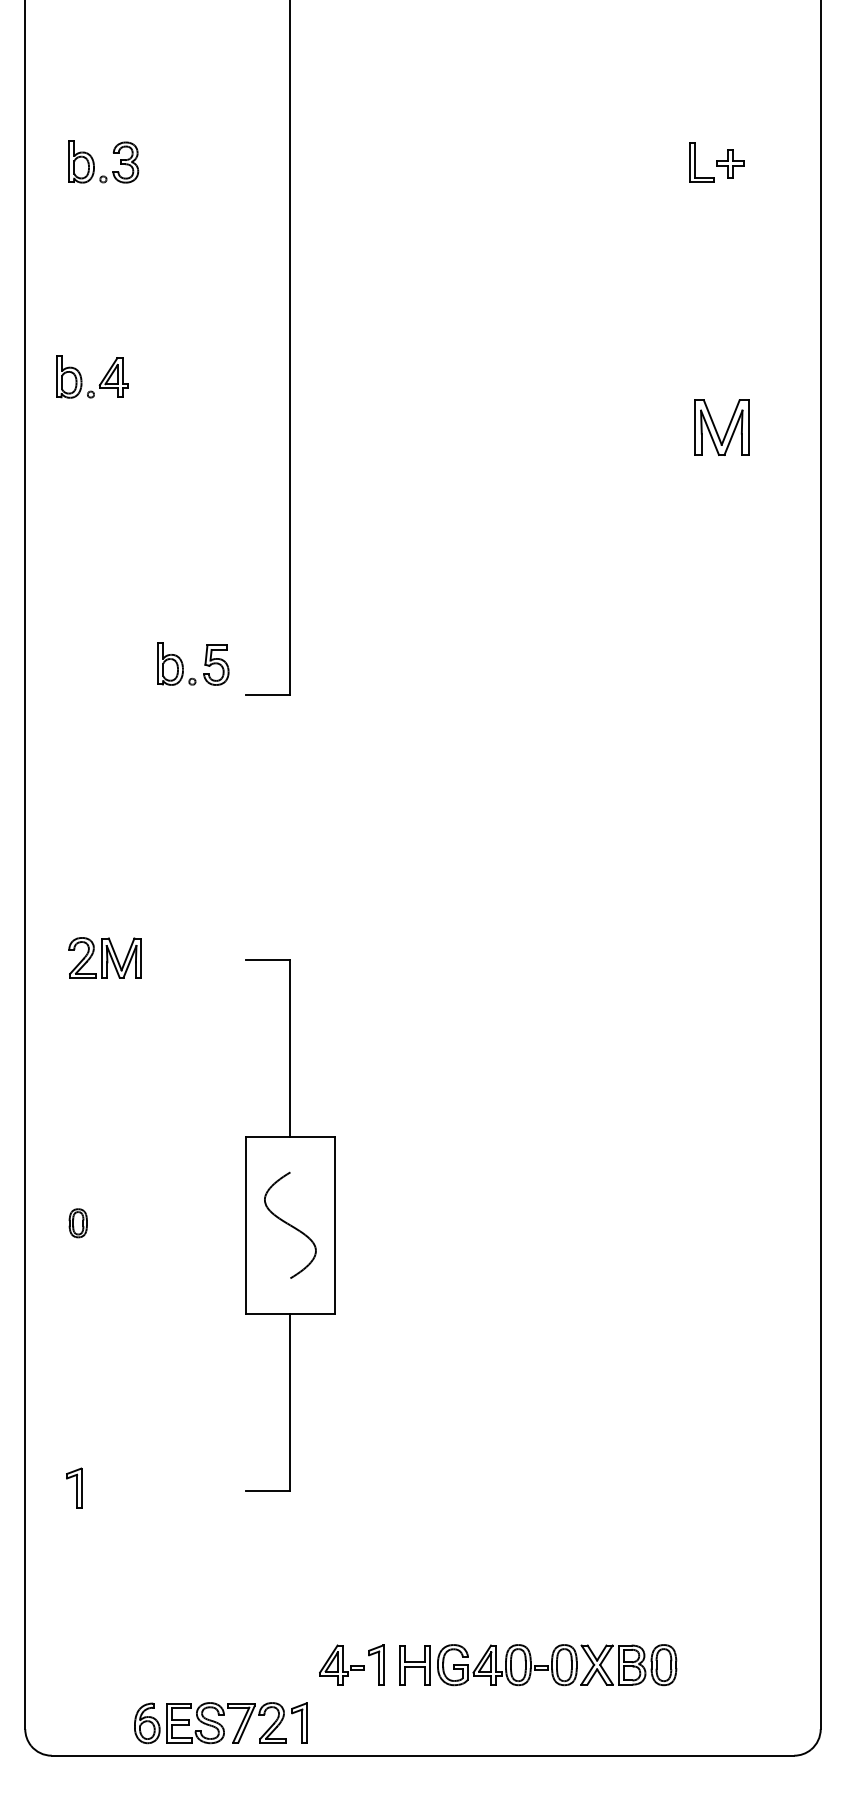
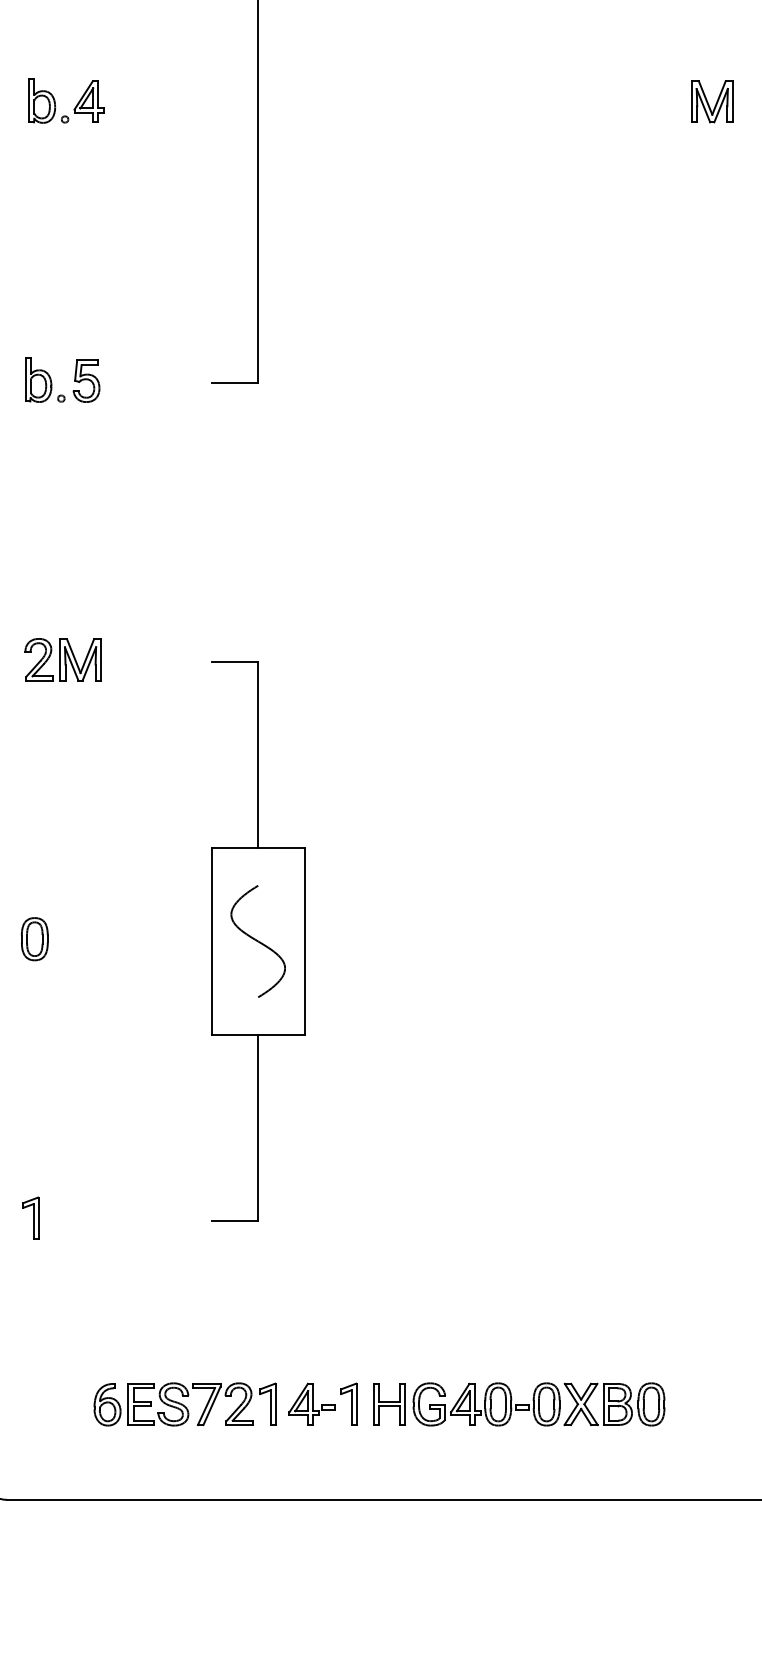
part: (101, 380) -> (76, 104), moved
part: (721, 427) -> (712, 101), size x0.71
part: (183, 663) -> (51, 379), moved
part: (78, 1223) -> (35, 939), size x1.43
part: (220, 1723) -> (184, 1404), moved

